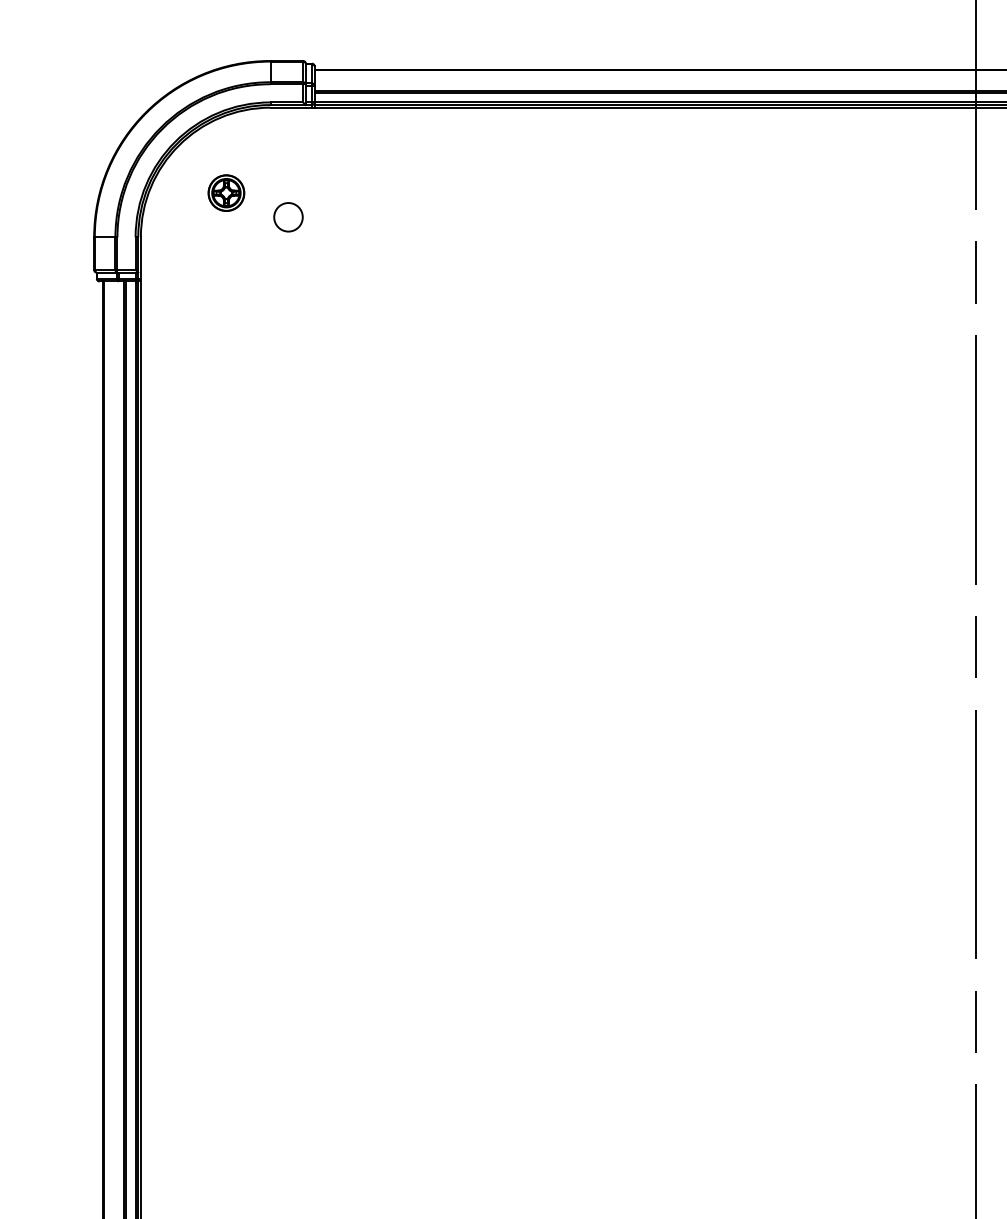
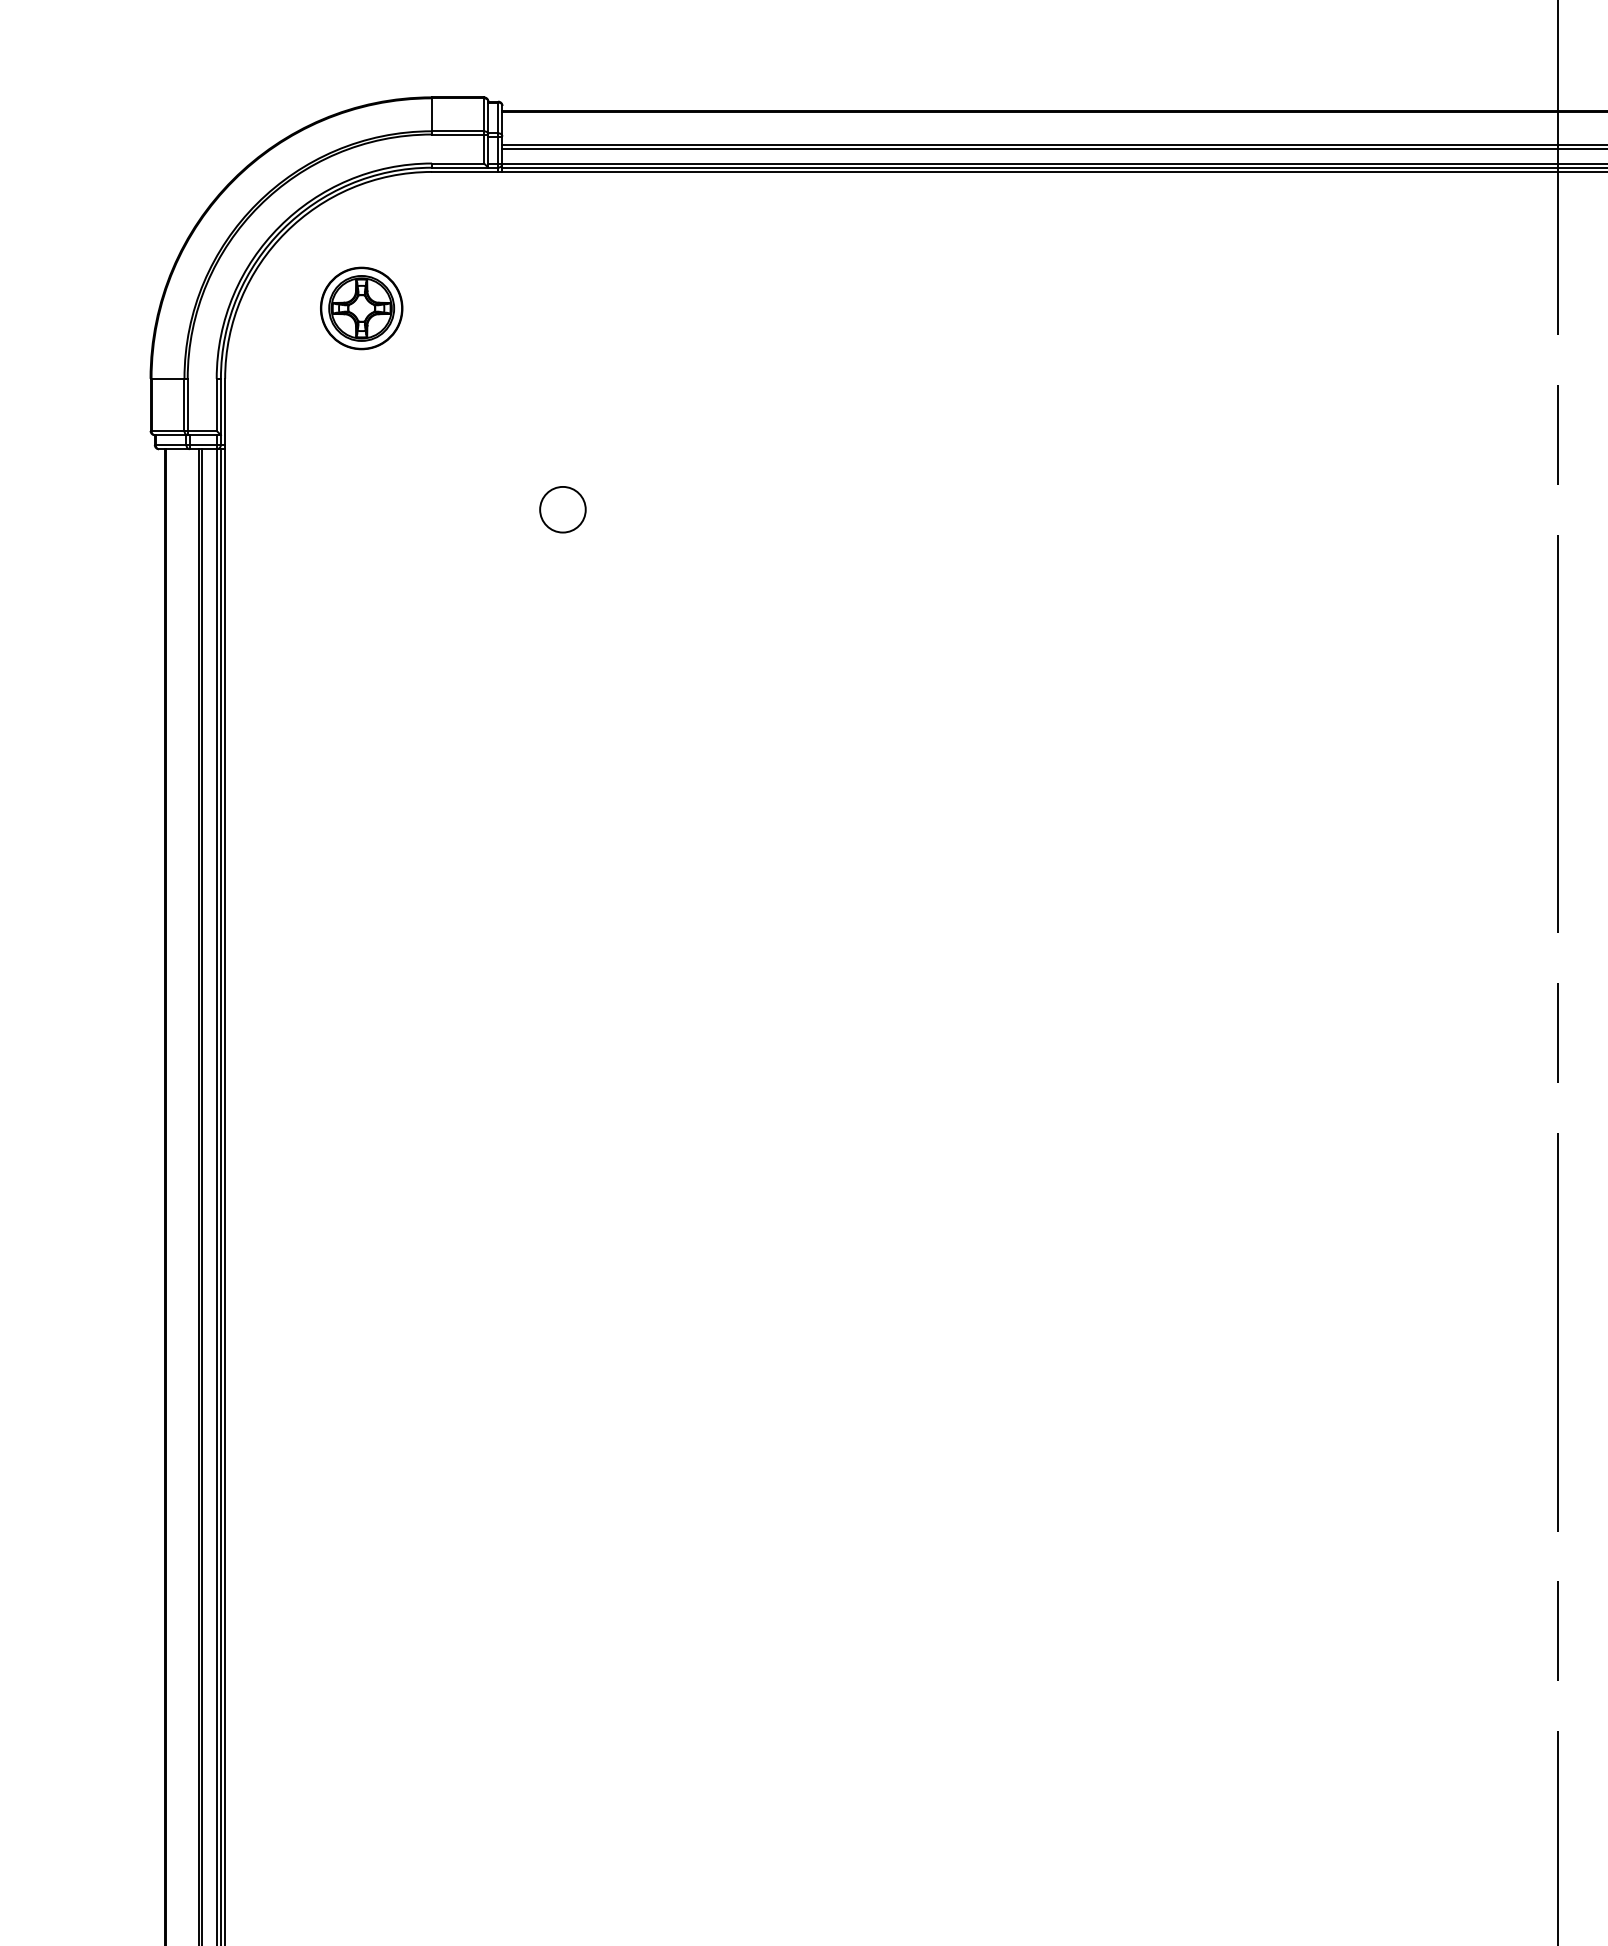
part: (226, 192) -> (361, 307), size x1.43
circle: (288, 217) -> (562, 510), moved

